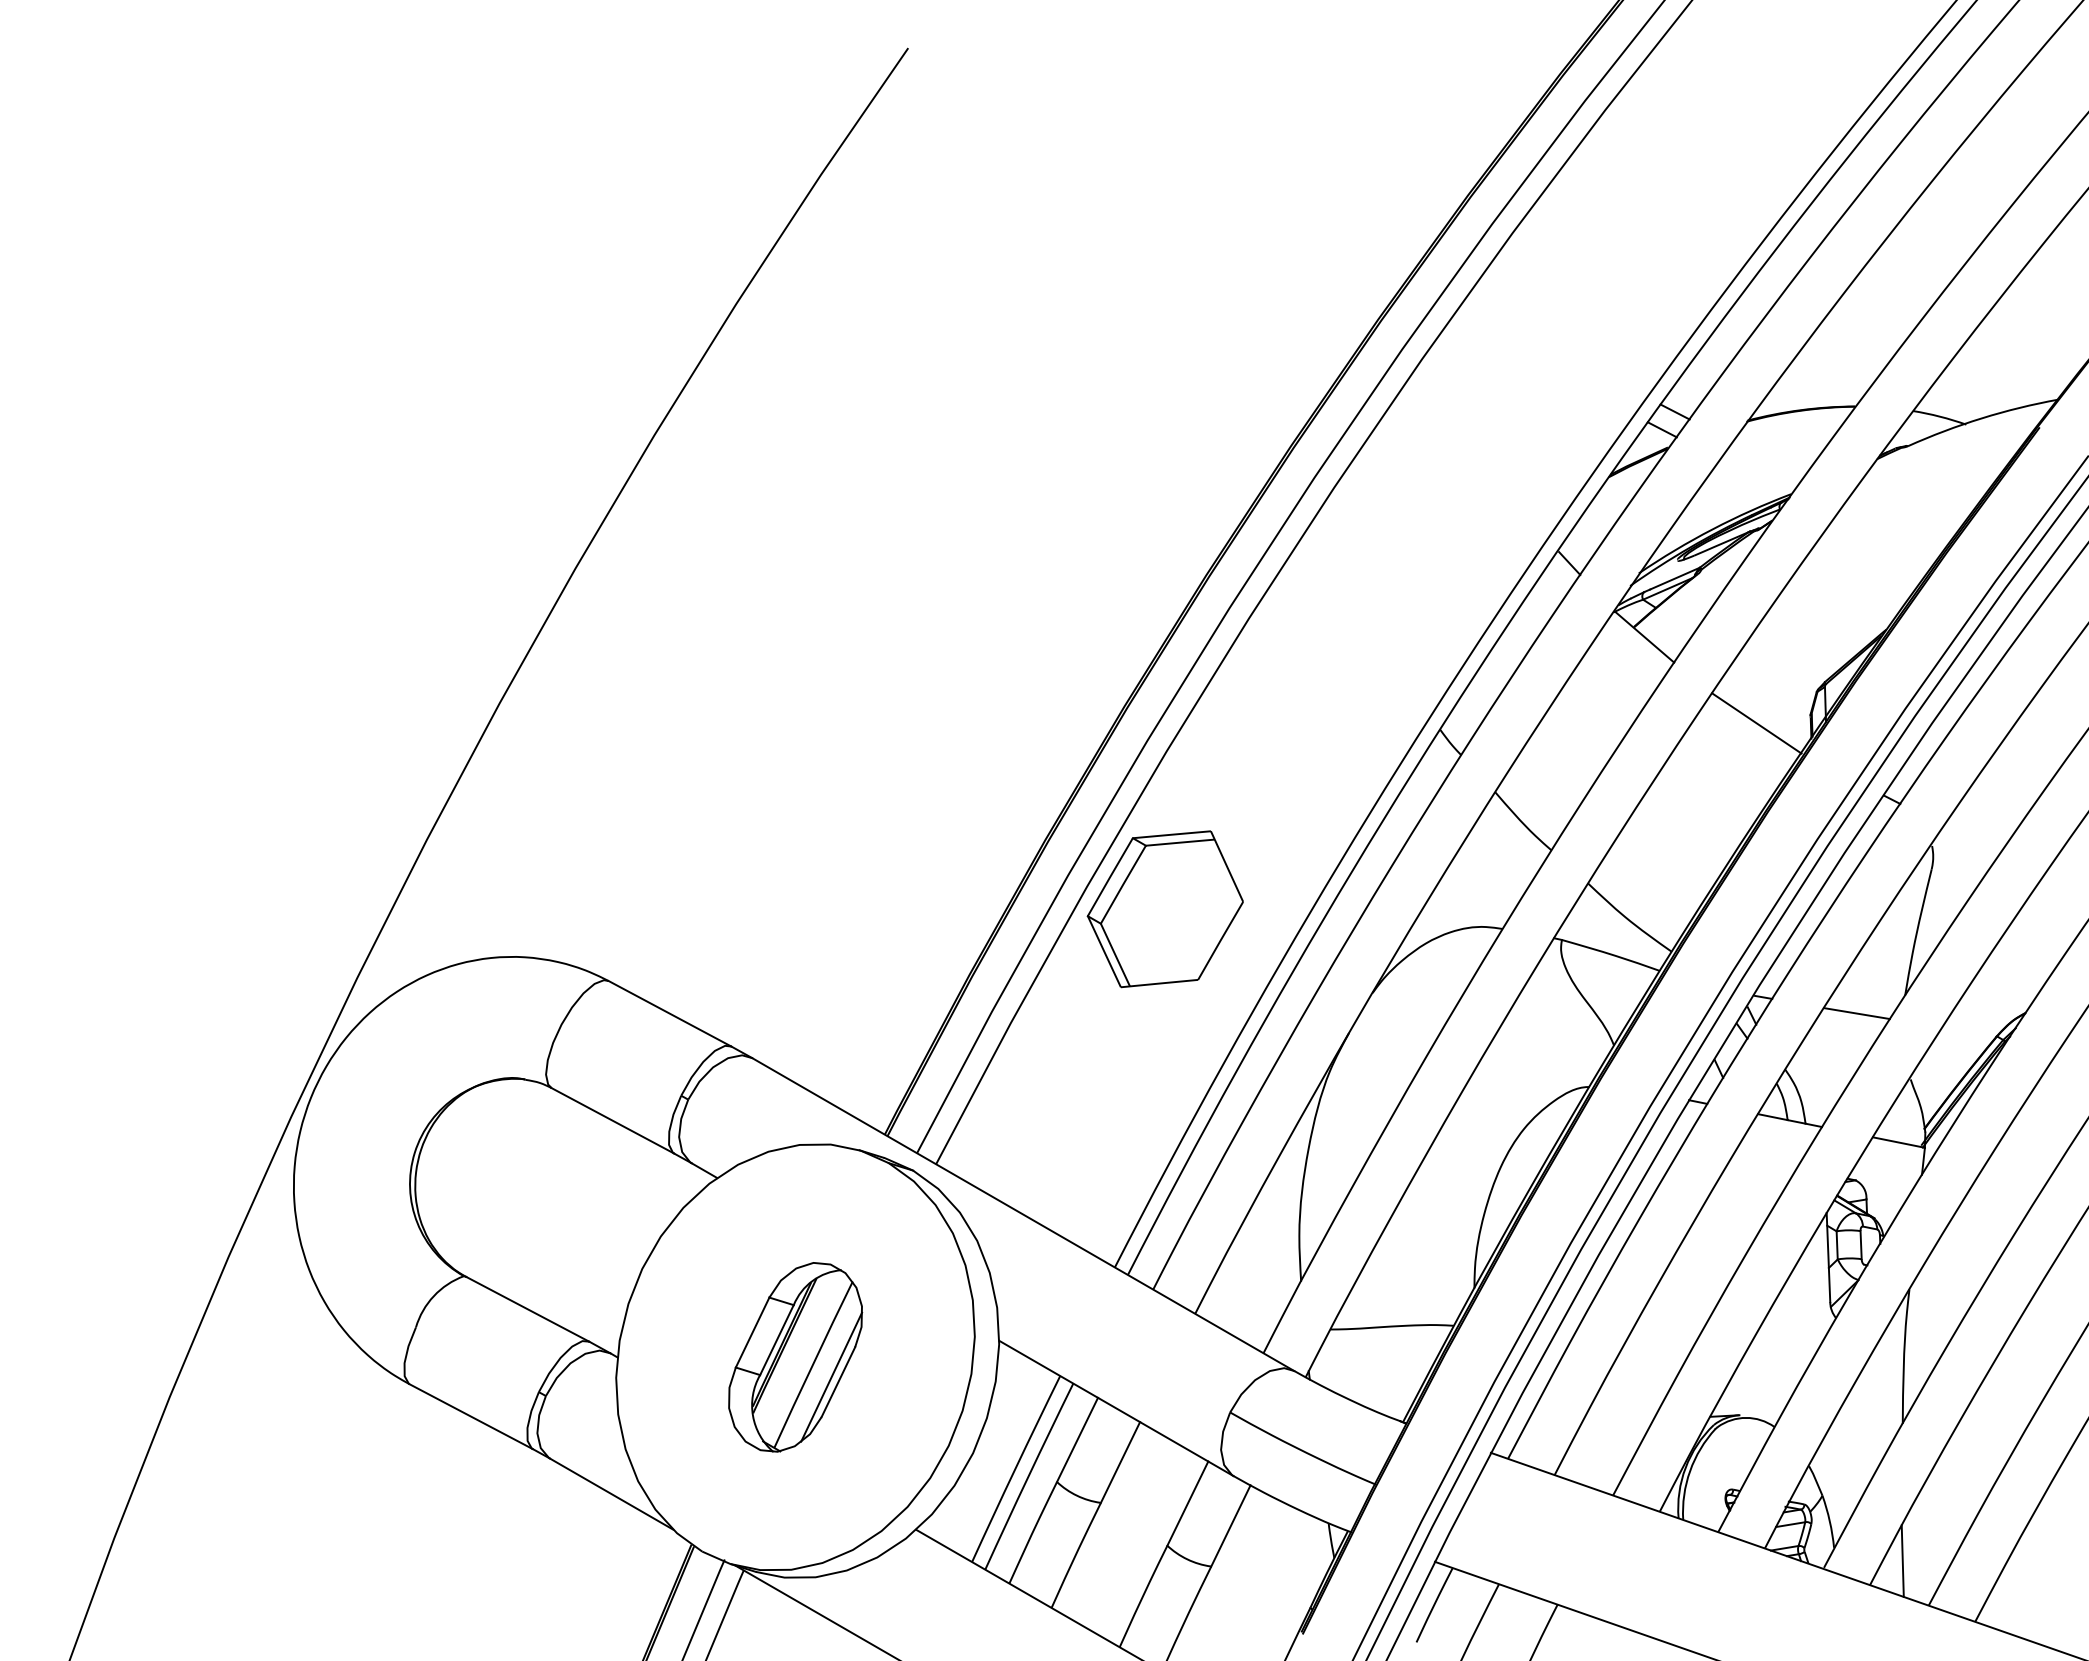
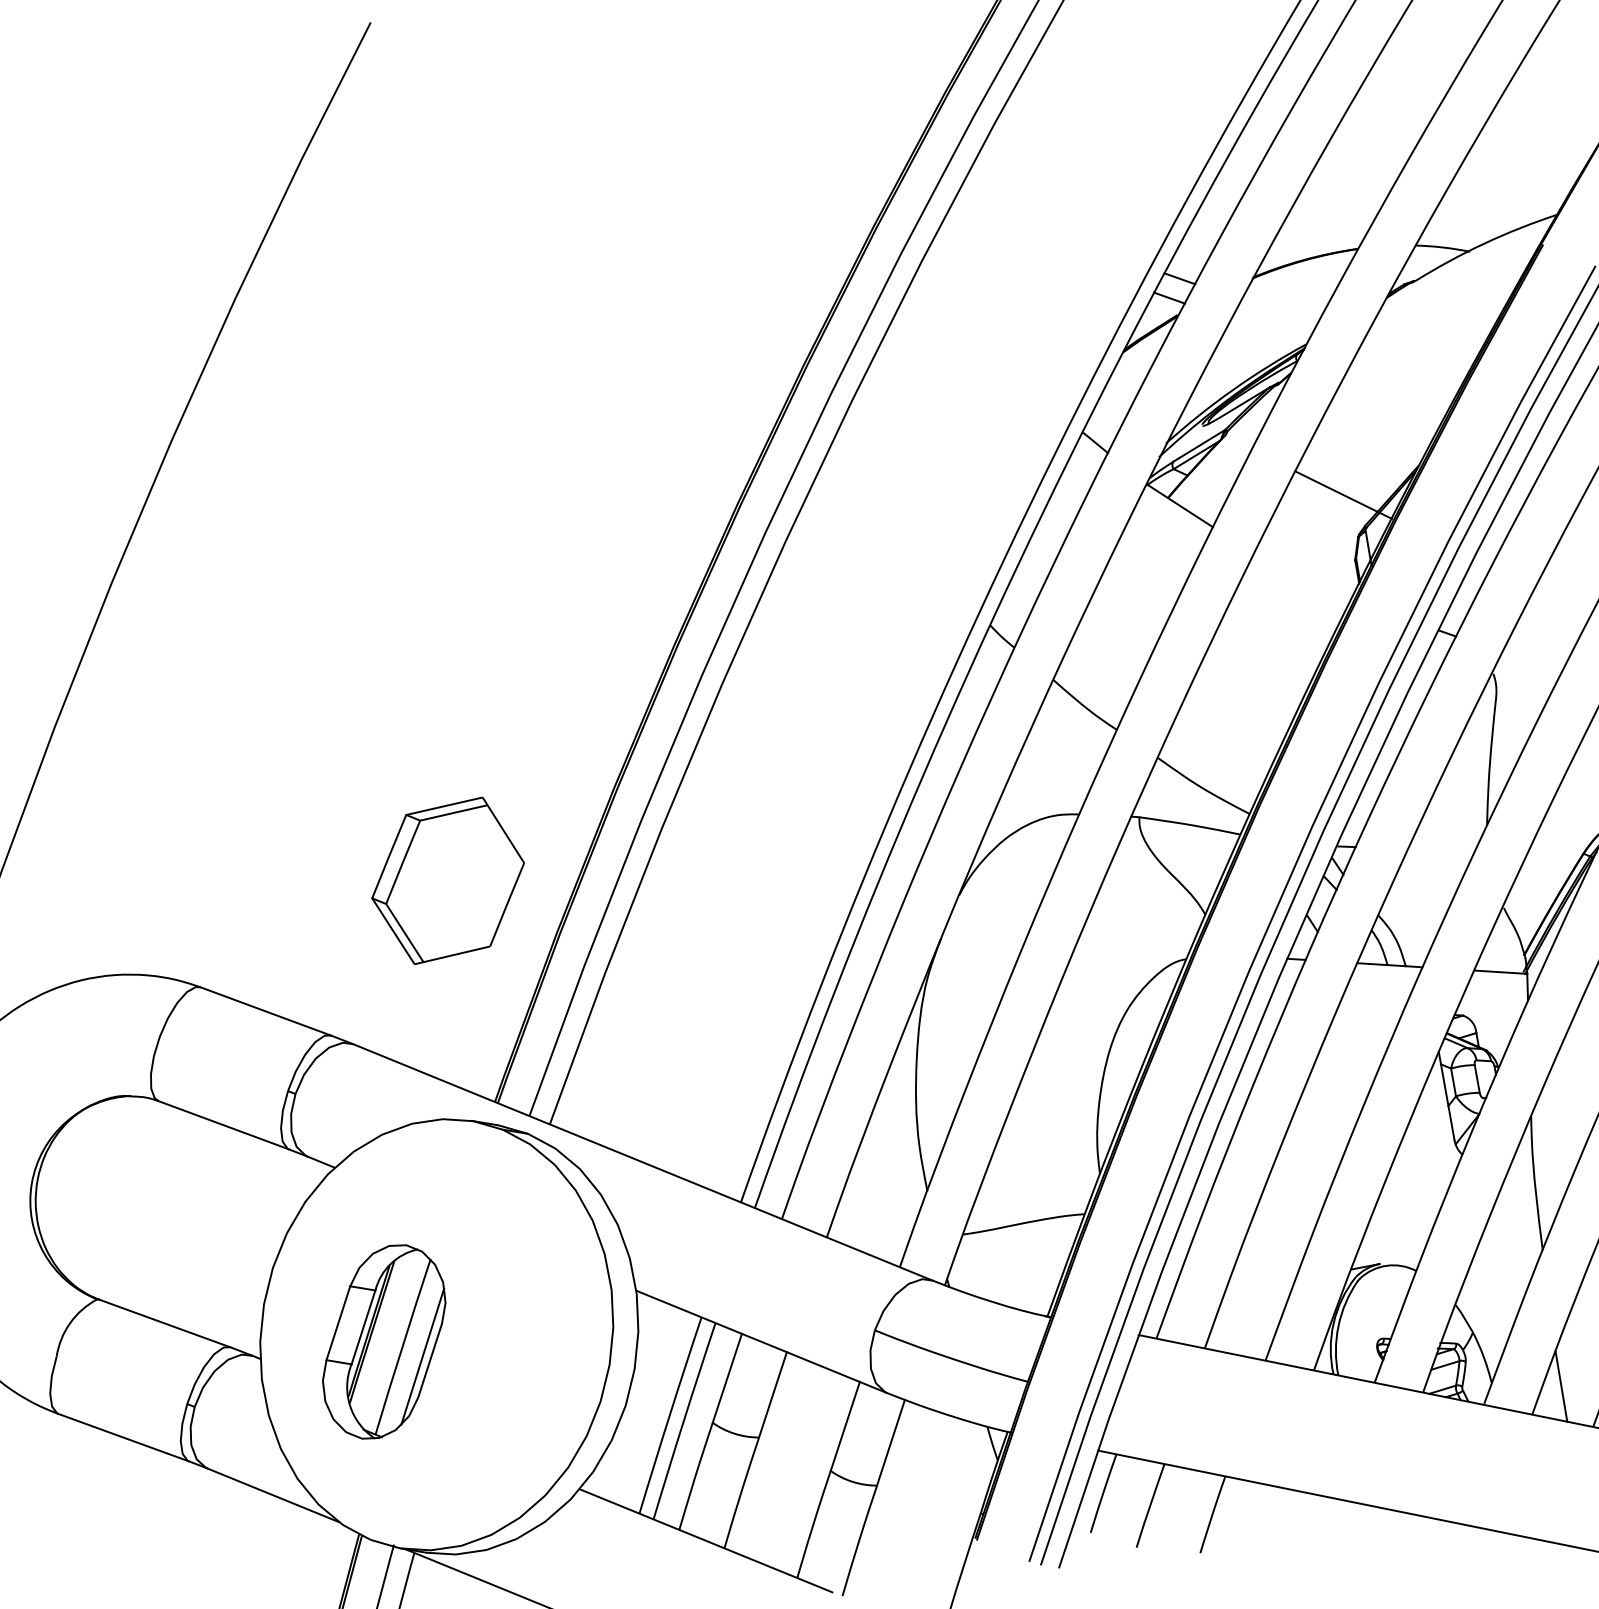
line: (1756, 723) -> (1343, 495), moved
part: (1164, 909) -> (447, 881), moved
line: (1856, 1013) -> (1441, 850), removed
part: (795, 1357) -> (384, 1342), moved

